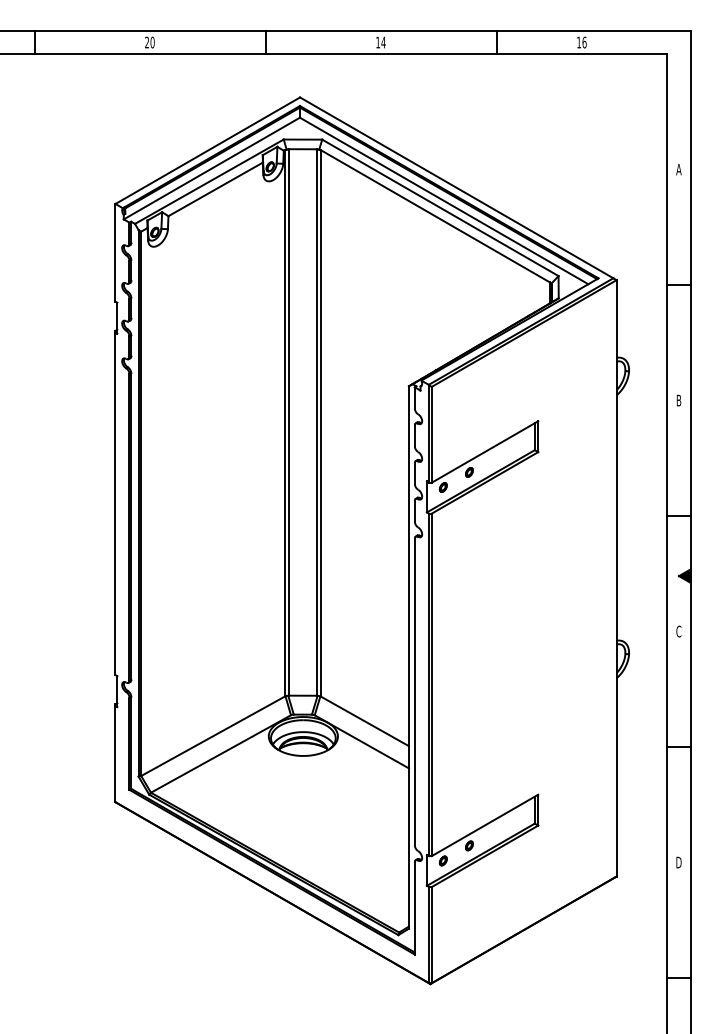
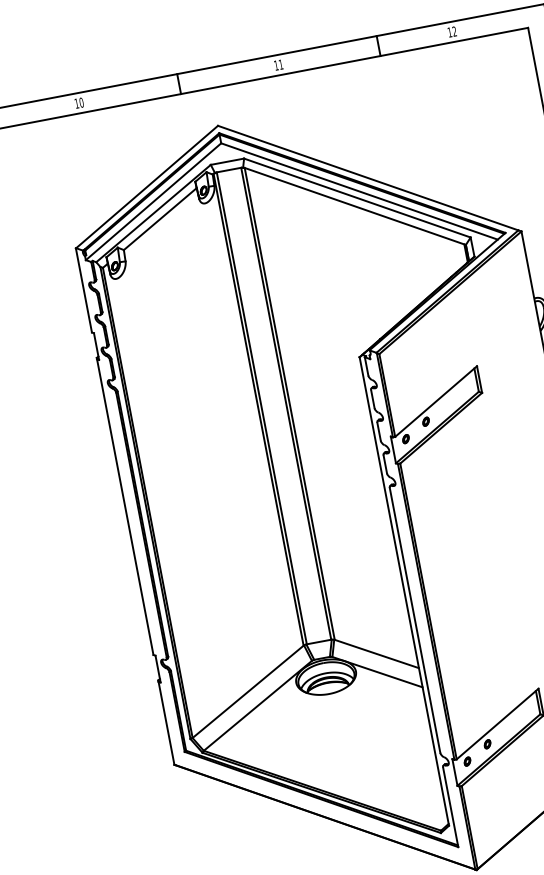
text: (146, 42) -> (76, 103), 20 -> 10
text: (383, 42) -> (280, 64), 14 -> 11
text: (584, 42) -> (454, 31), 16 -> 12

